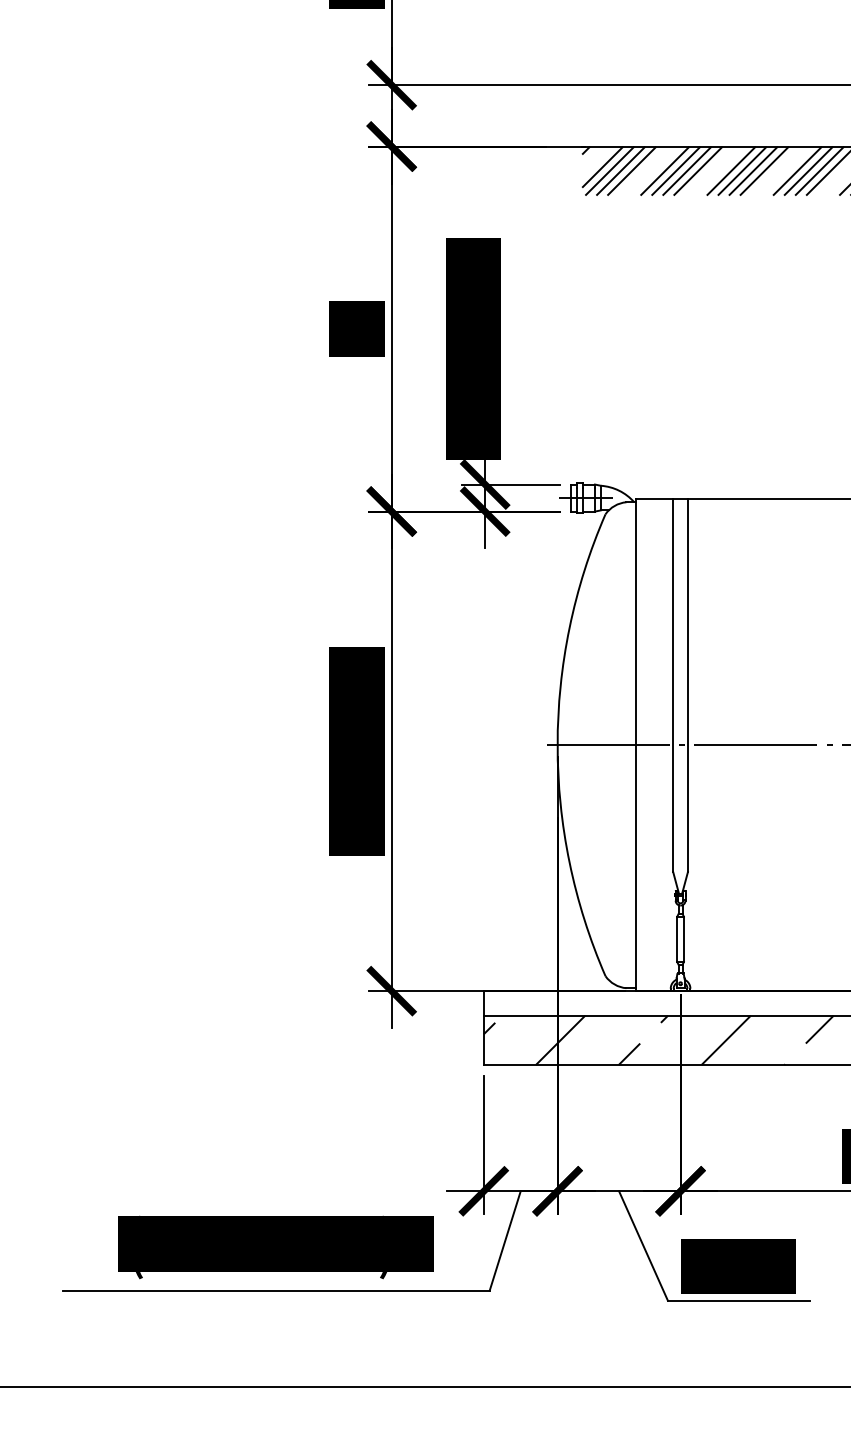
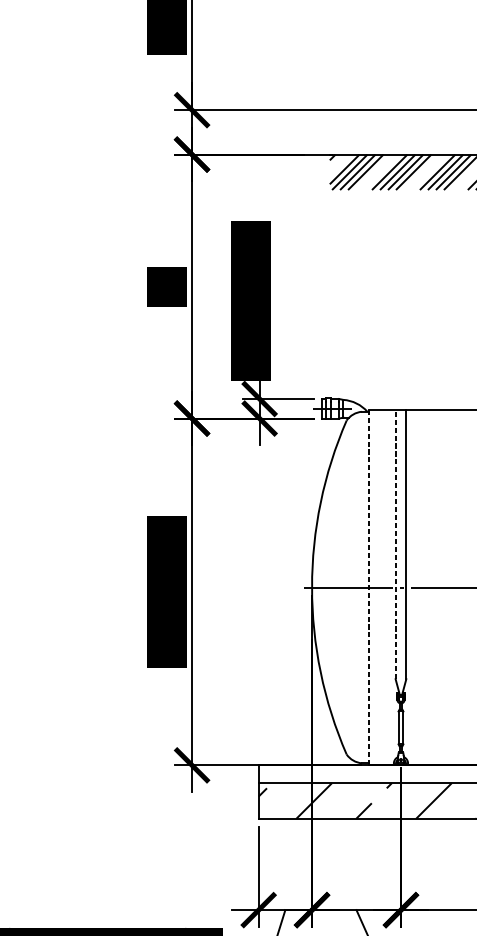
line: (673, 685) -> (395, 544), solid -> dashed
line: (636, 745) -> (369, 587), solid -> dashed

